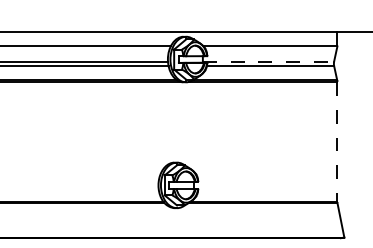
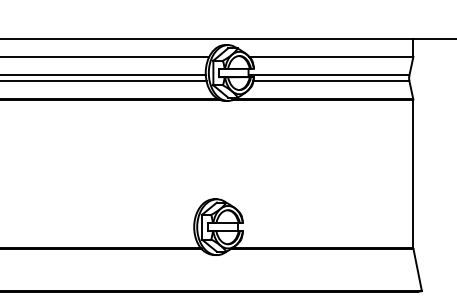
line: (268, 61) -> (328, 75), dashed -> solid
line: (337, 142) -> (413, 174), dashed -> solid

